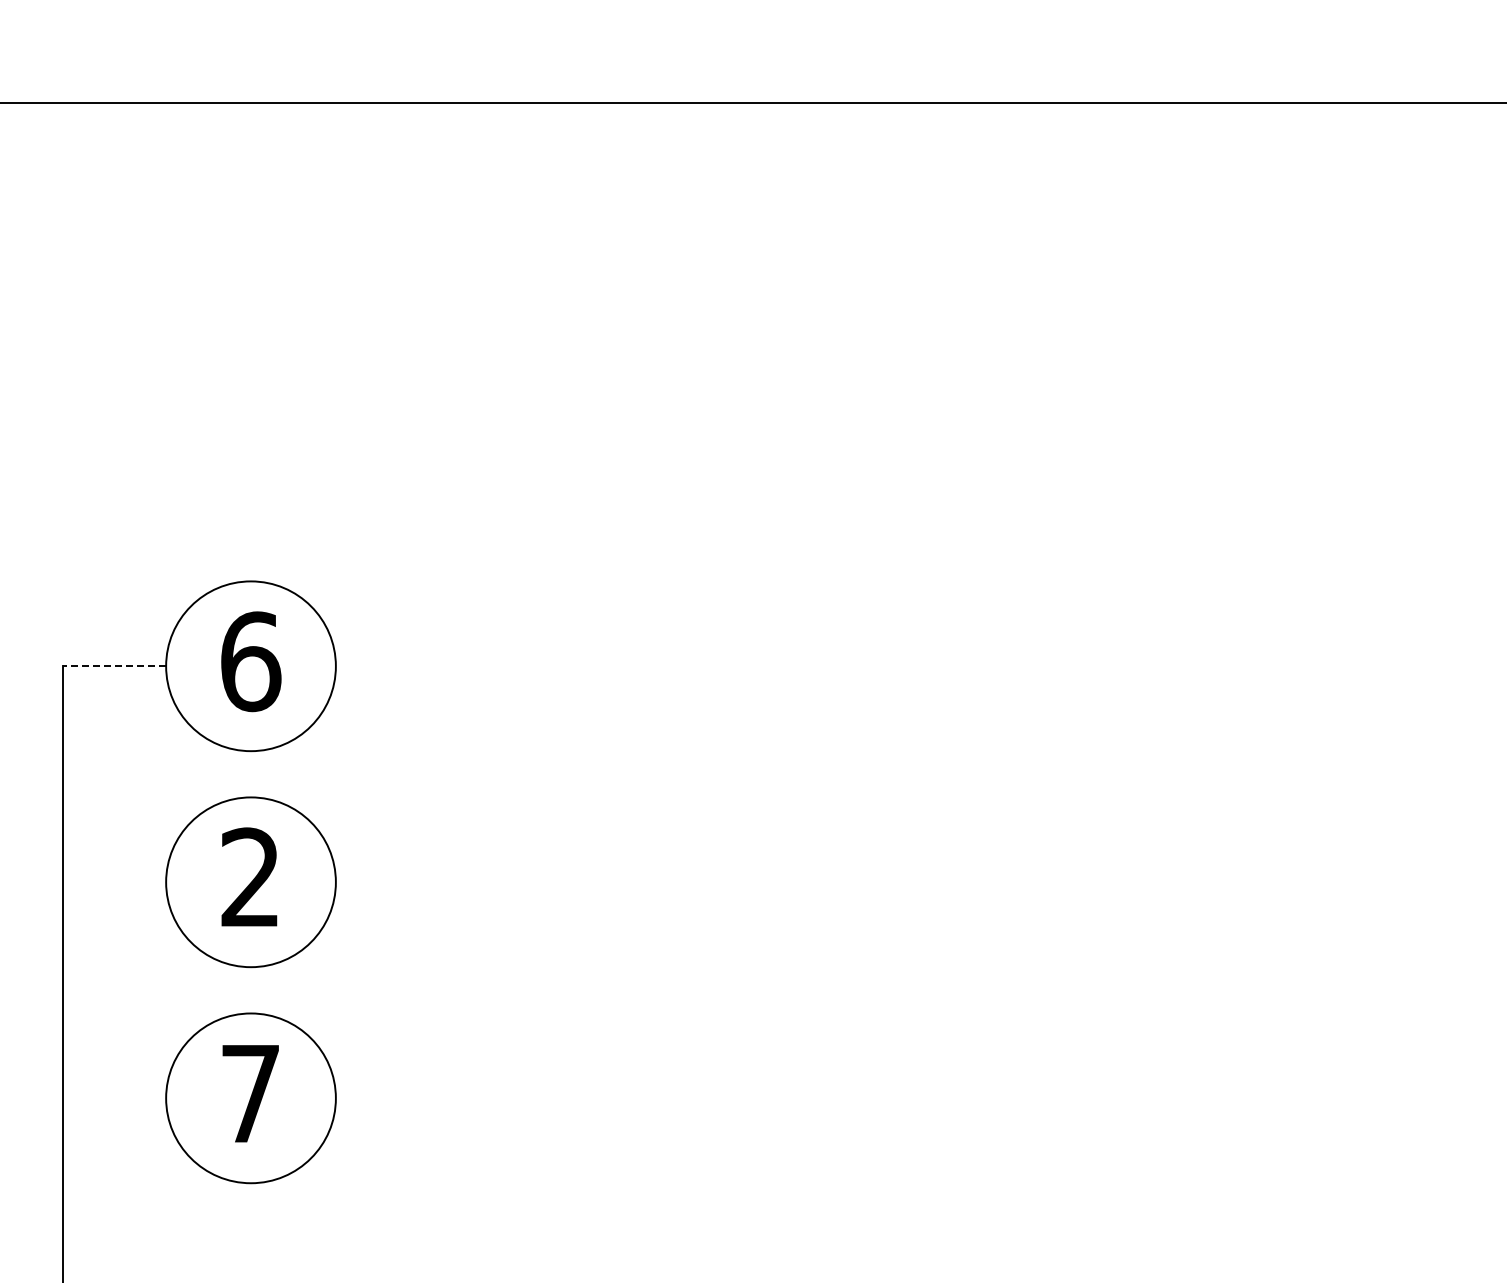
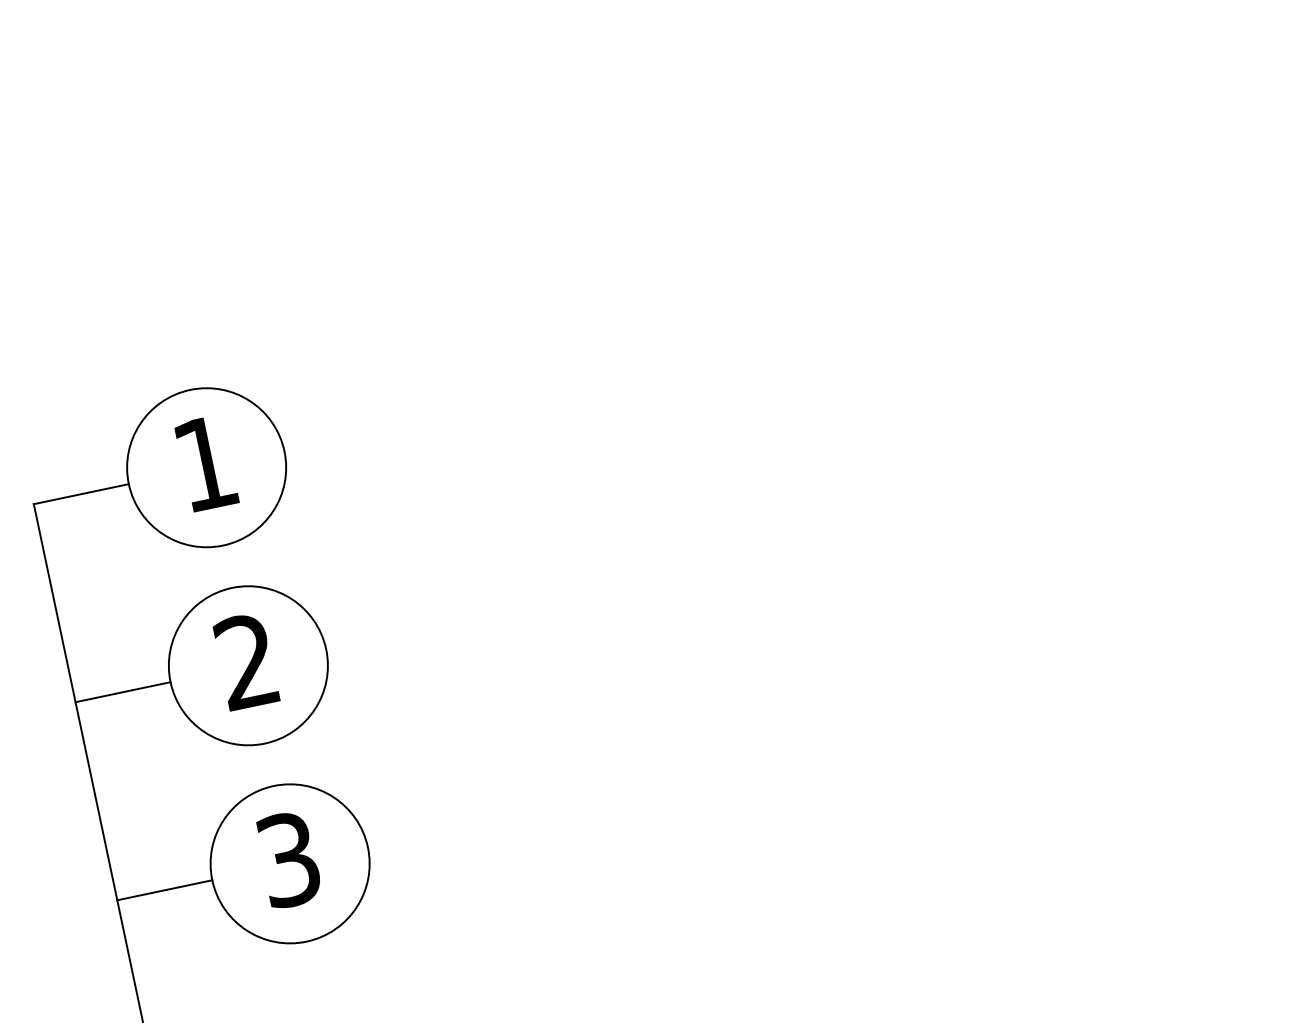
text: (251, 661) -> (206, 463), 6 -> 1
line: (114, 666) -> (81, 494), dashed -> solid
line: (114, 882) -> (123, 692), added
text: (250, 1093) -> (288, 859), 7 -> 3
line: (114, 1098) -> (165, 890), added

